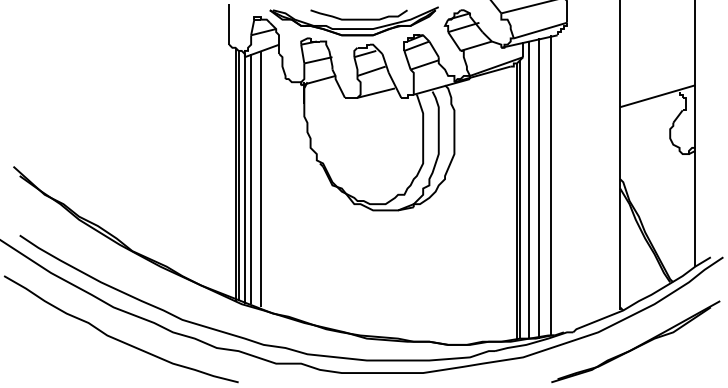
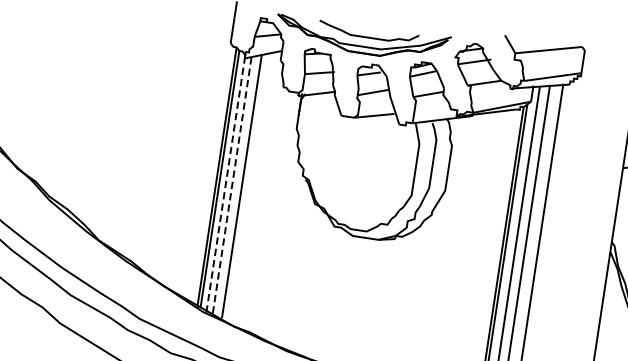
line: (244, 178) -> (225, 183), solid -> dashed
line: (251, 178) -> (232, 184), solid -> dashed

